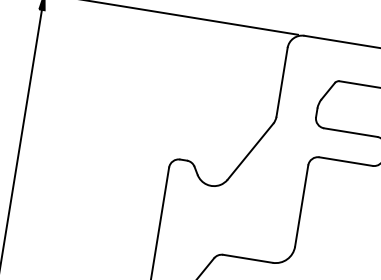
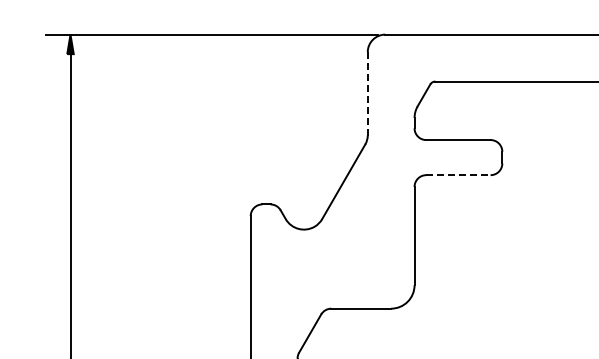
line: (281, 82) -> (367, 93), solid -> dashed
line: (346, 161) -> (458, 175), solid -> dashed

